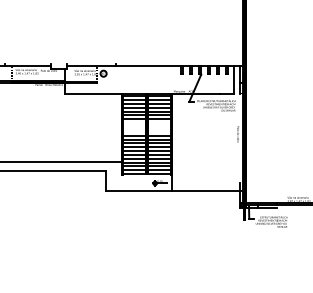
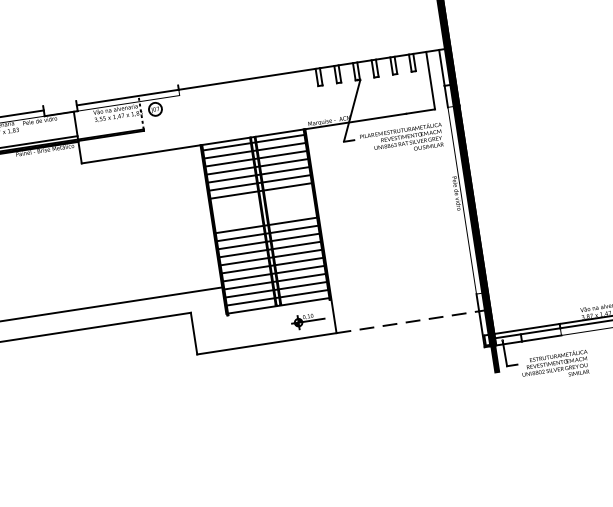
line: (206, 191) -> (408, 323), solid -> dashed

